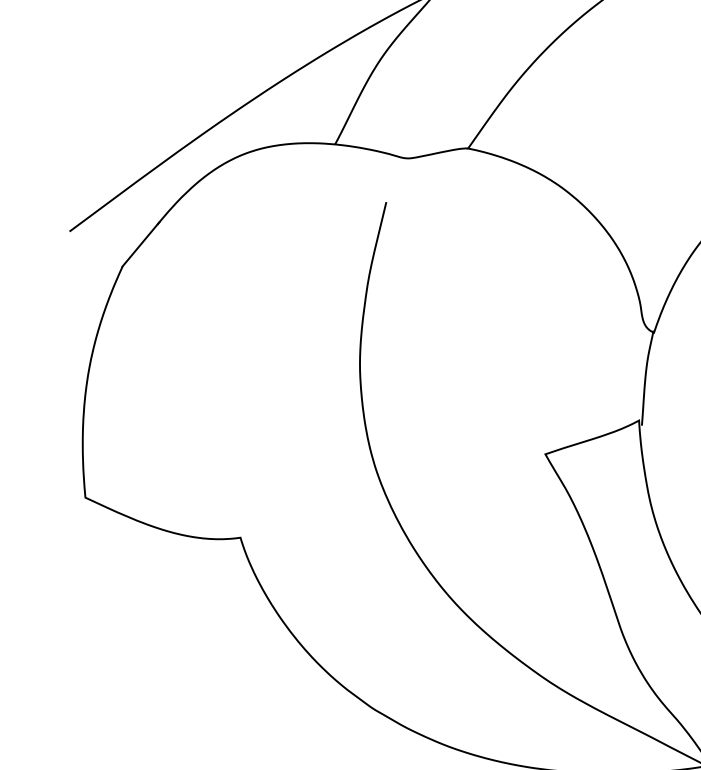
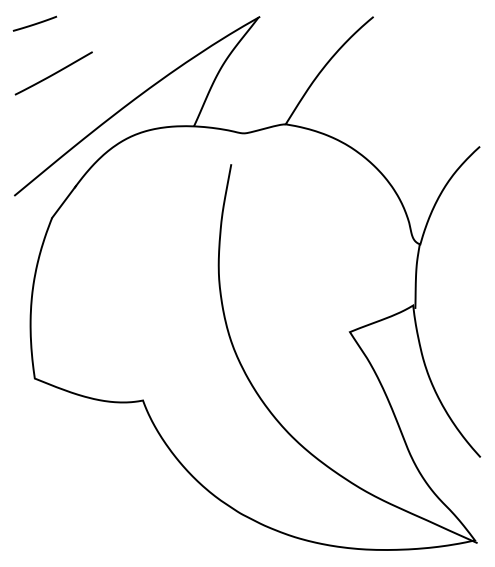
line: (135, 57) -> (53, 73), added

